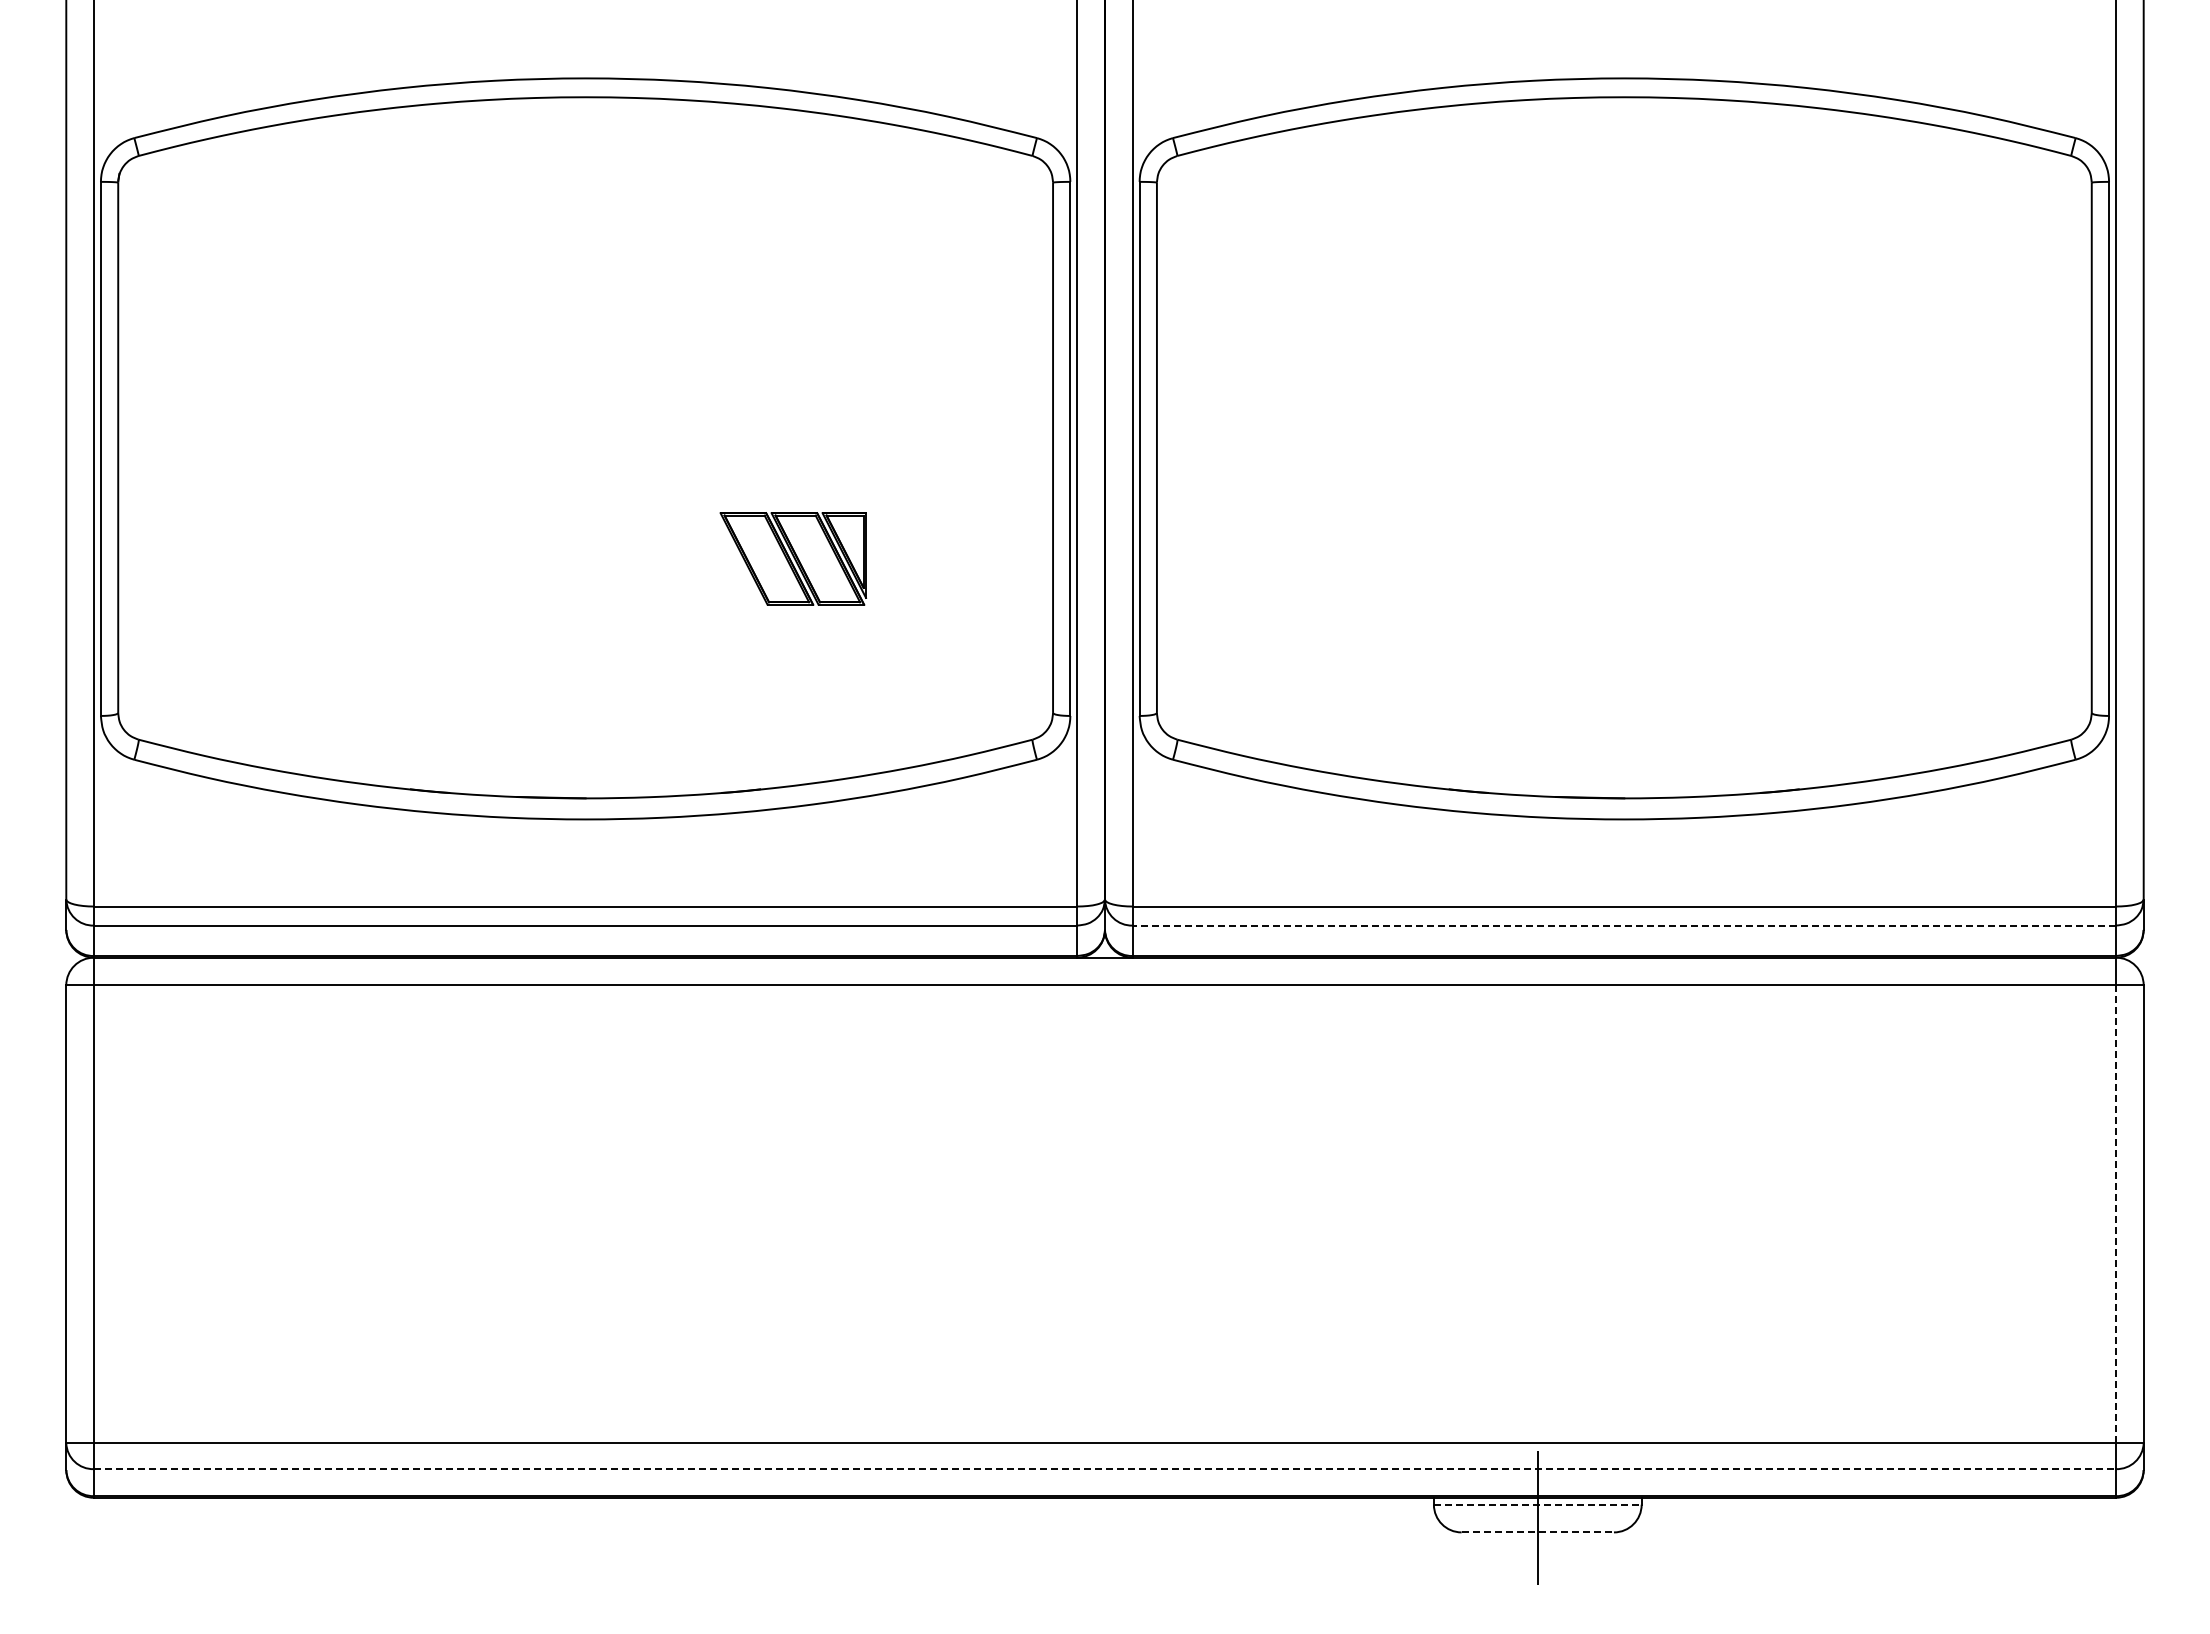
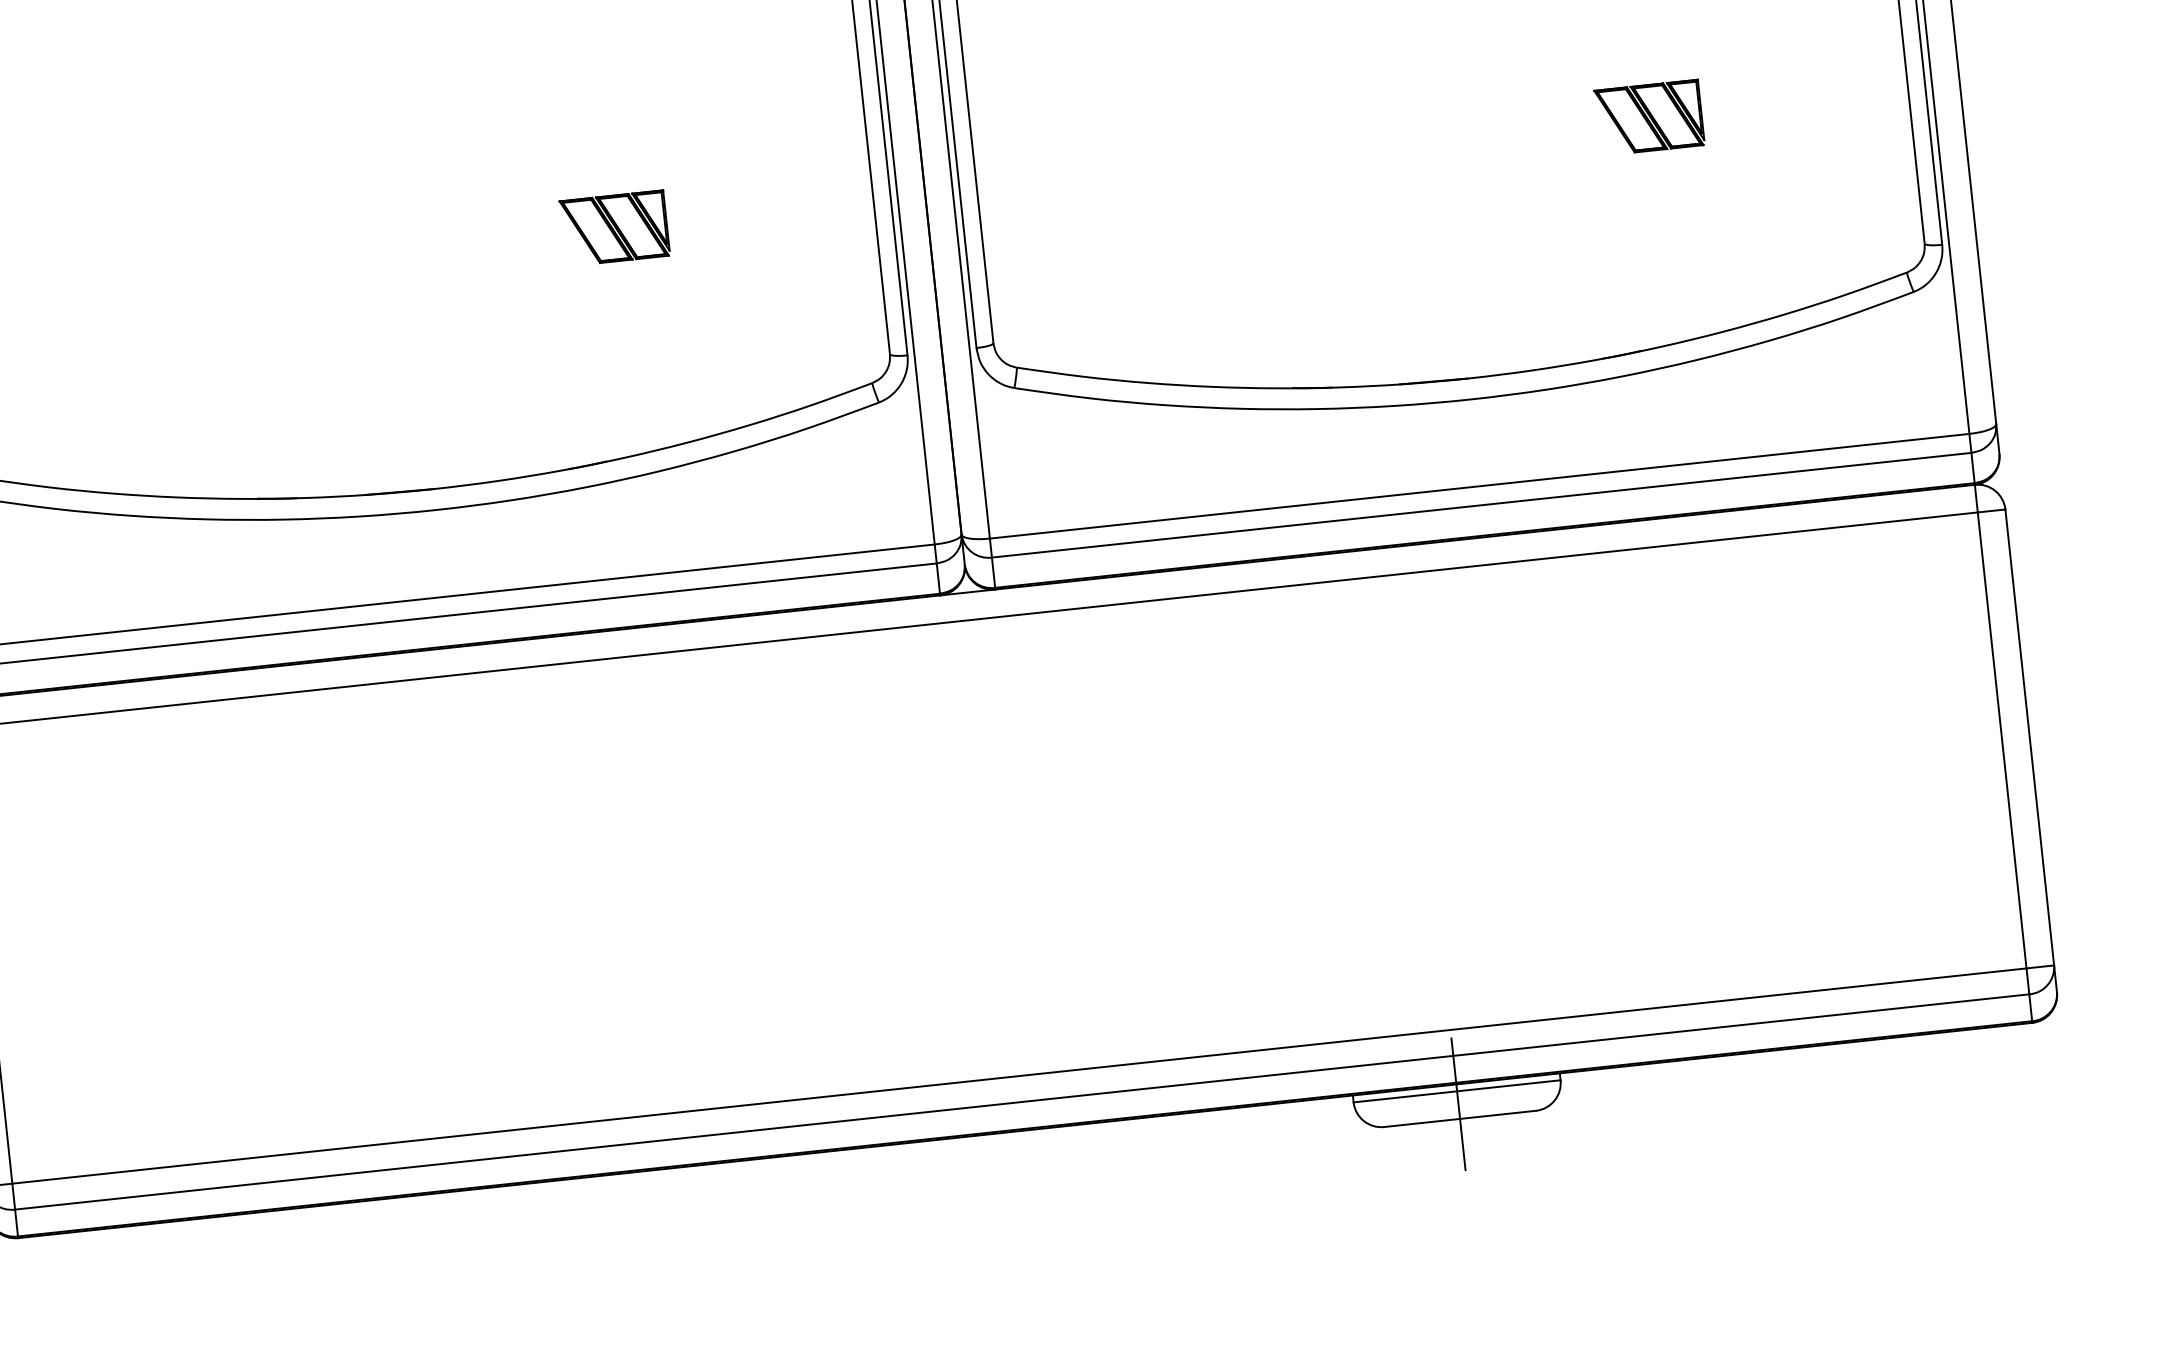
part: (793, 558) -> (614, 228), size x0.71
part: (1831, 558) -> (1648, 117), added
line: (1624, 925) -> (1481, 505), dashed -> solid
line: (2116, 1214) -> (2002, 740), dashed -> solid
line: (1105, 1469) -> (1022, 1102), dashed -> solid
line: (1537, 1504) -> (1456, 1091), dashed -> solid
line: (1538, 1532) -> (1460, 1118), dashed -> solid

